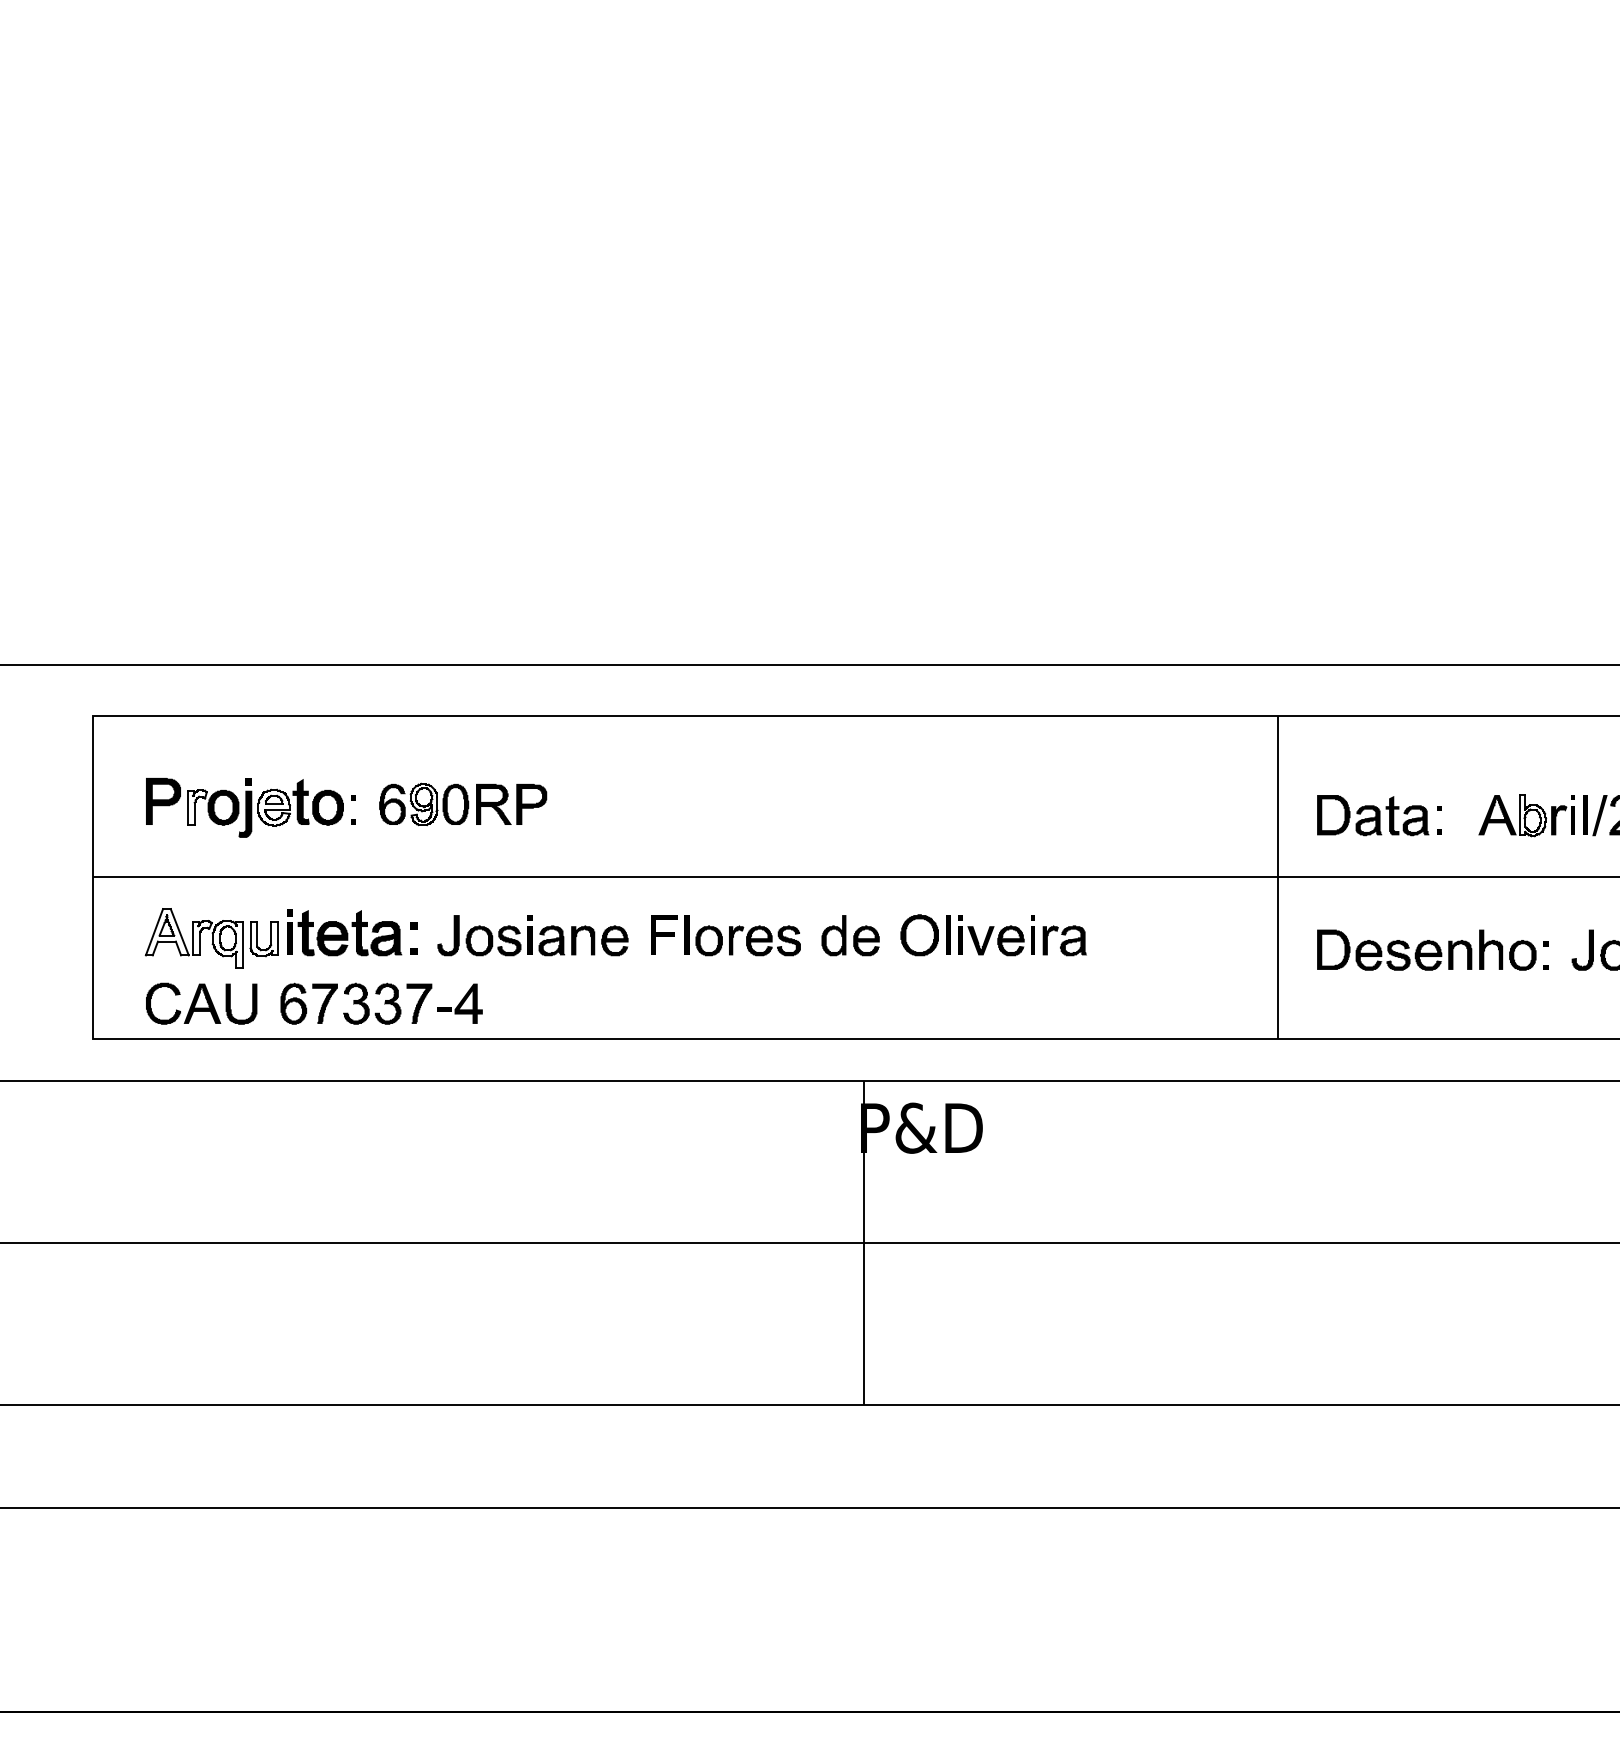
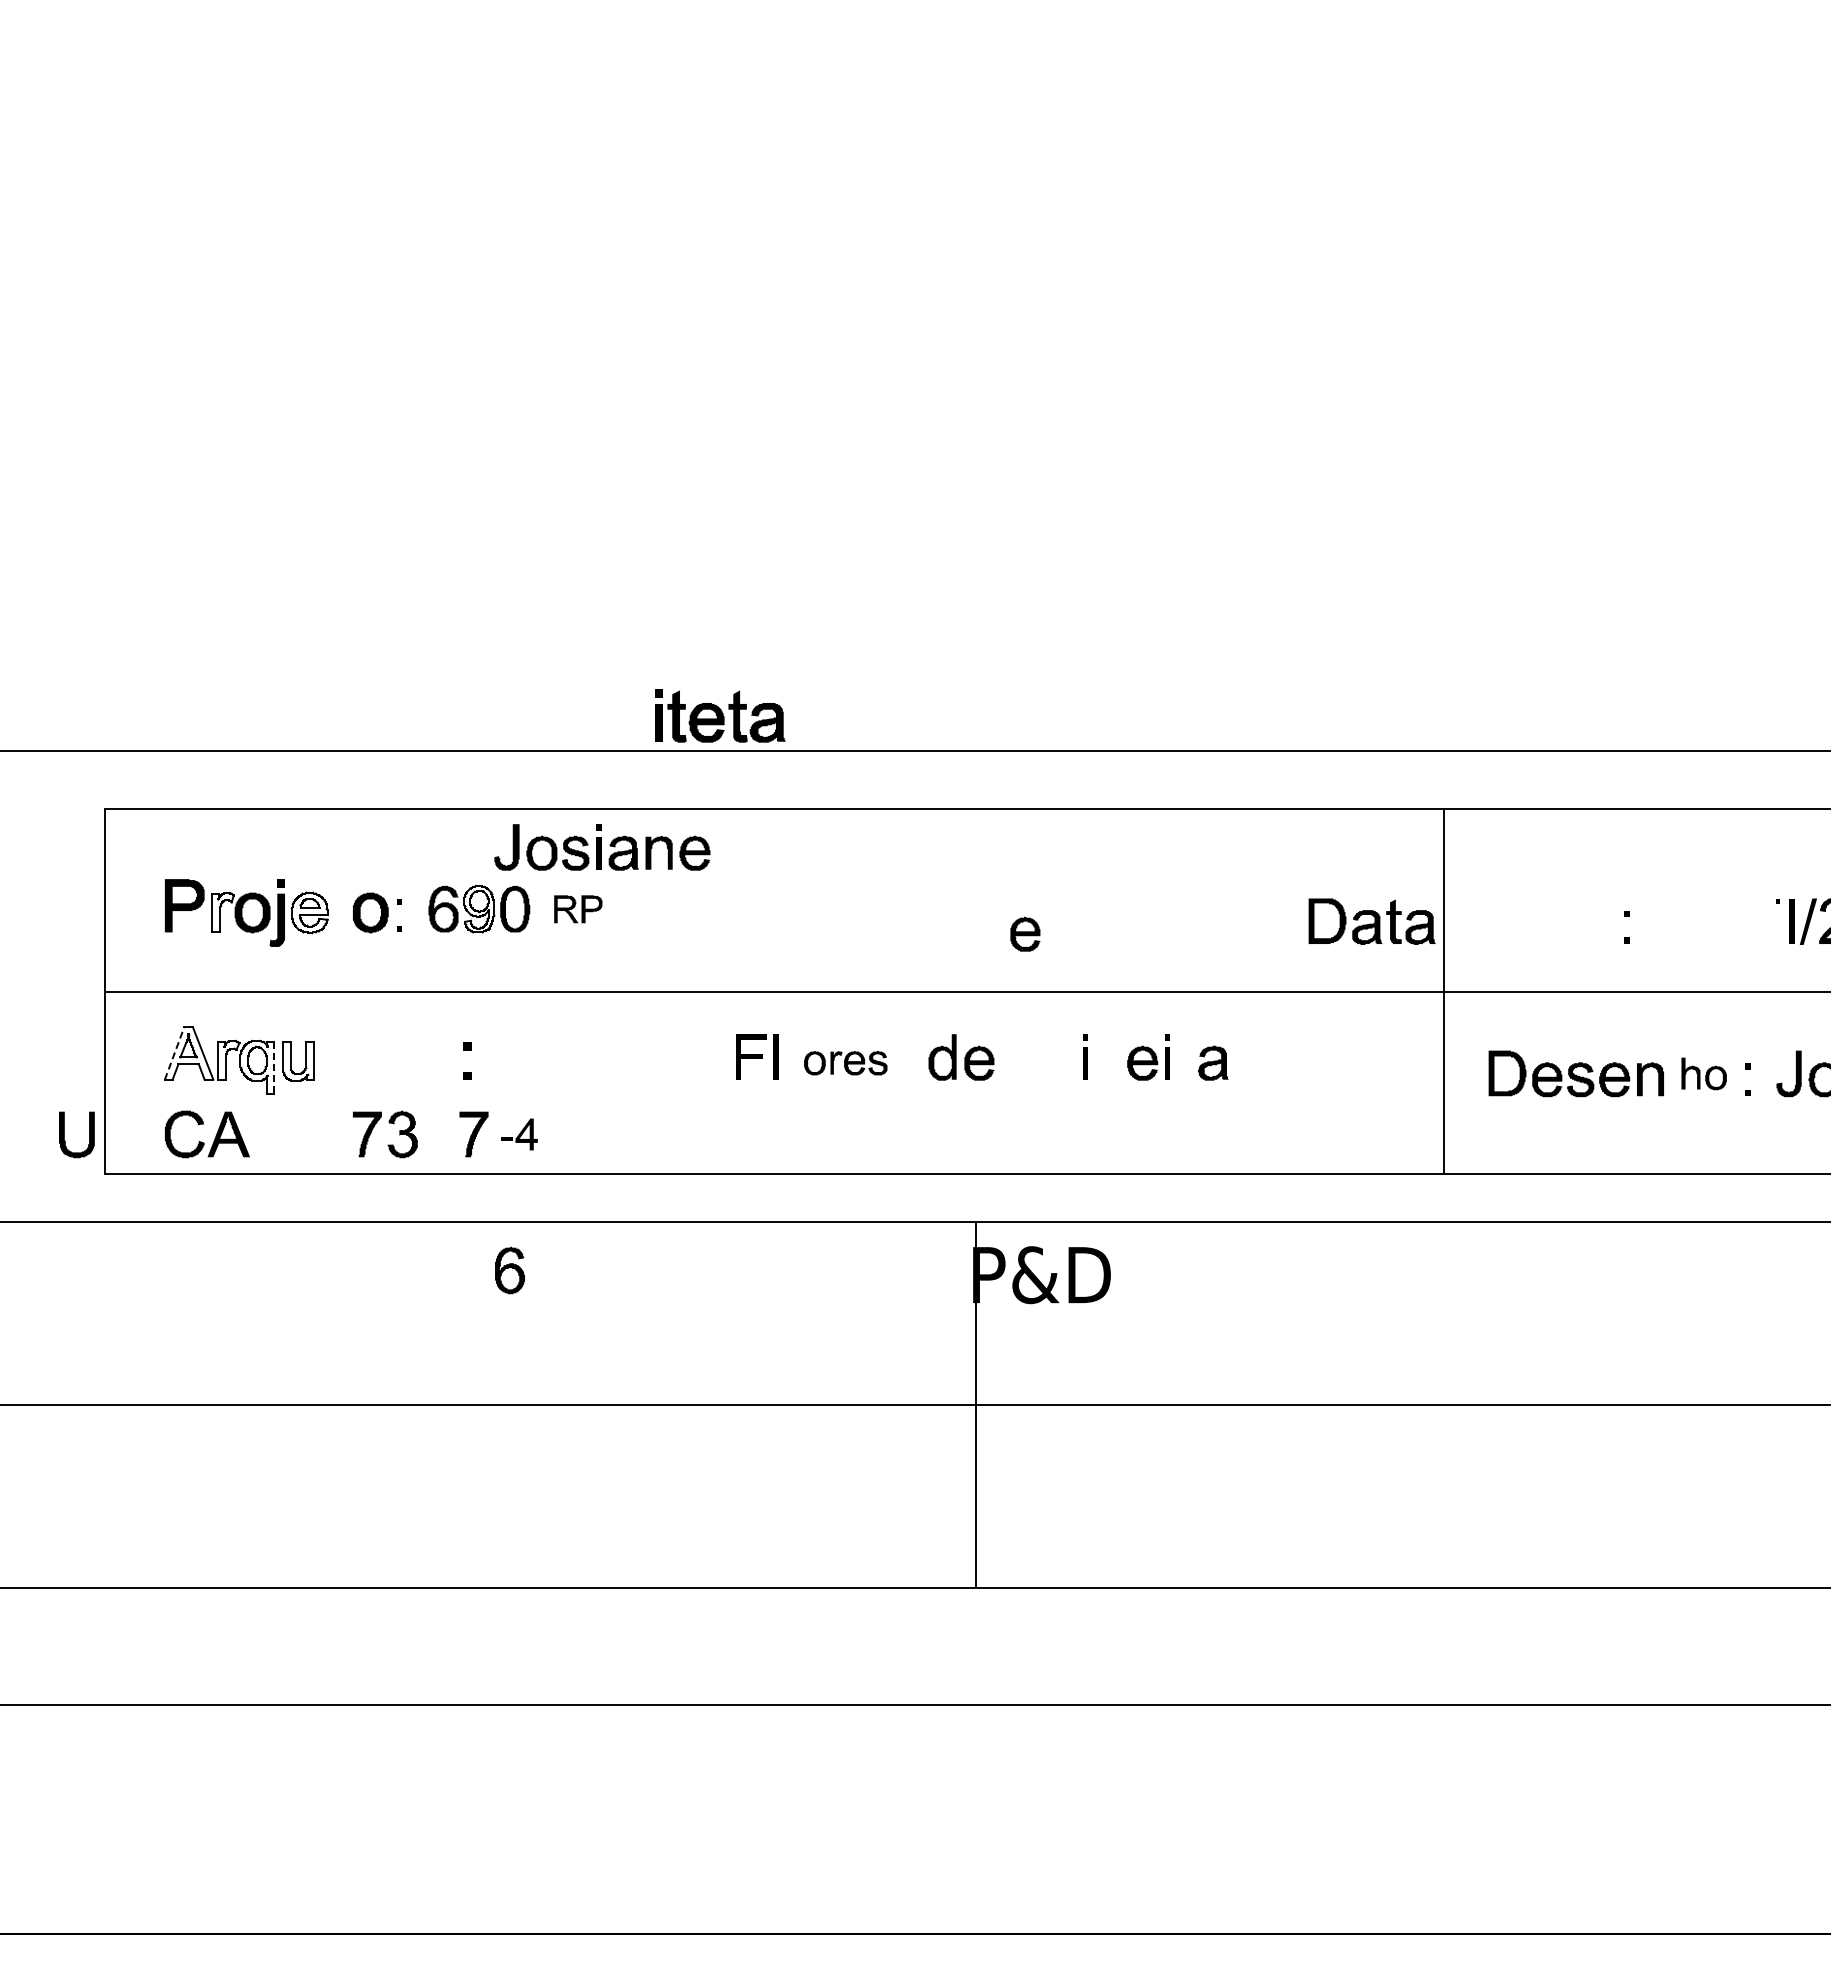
fill: (300, 802) -> (339, 906), removed
part: (511, 804) -> (578, 909), size x0.6
part: (1372, 815) -> (1371, 921), moved
part: (1526, 816) -> (1725, 922), removed
part: (907, 825) -> (1025, 933), added
line: (154, 932) -> (174, 1053), solid -> dashed
part: (344, 932) -> (720, 715), moved
part: (919, 934) -> (1039, 1056), removed
fill: (948, 934) -> (1071, 1056), removed
part: (533, 935) -> (602, 847), moved
part: (748, 940) -> (845, 1062), size x0.7
fill: (980, 940) -> (1108, 1062), removed
fill: (1050, 940) -> (1187, 1062), removed
line: (242, 945) -> (274, 1068), solid -> dashed
part: (1507, 949) -> (1703, 1073), size x0.7
part: (230, 1003) -> (64, 1134), moved
part: (293, 1003) -> (509, 1270), moved
fill: (387, 1003) -> (438, 1134), removed
part: (459, 1003) -> (519, 1134), size x0.7

